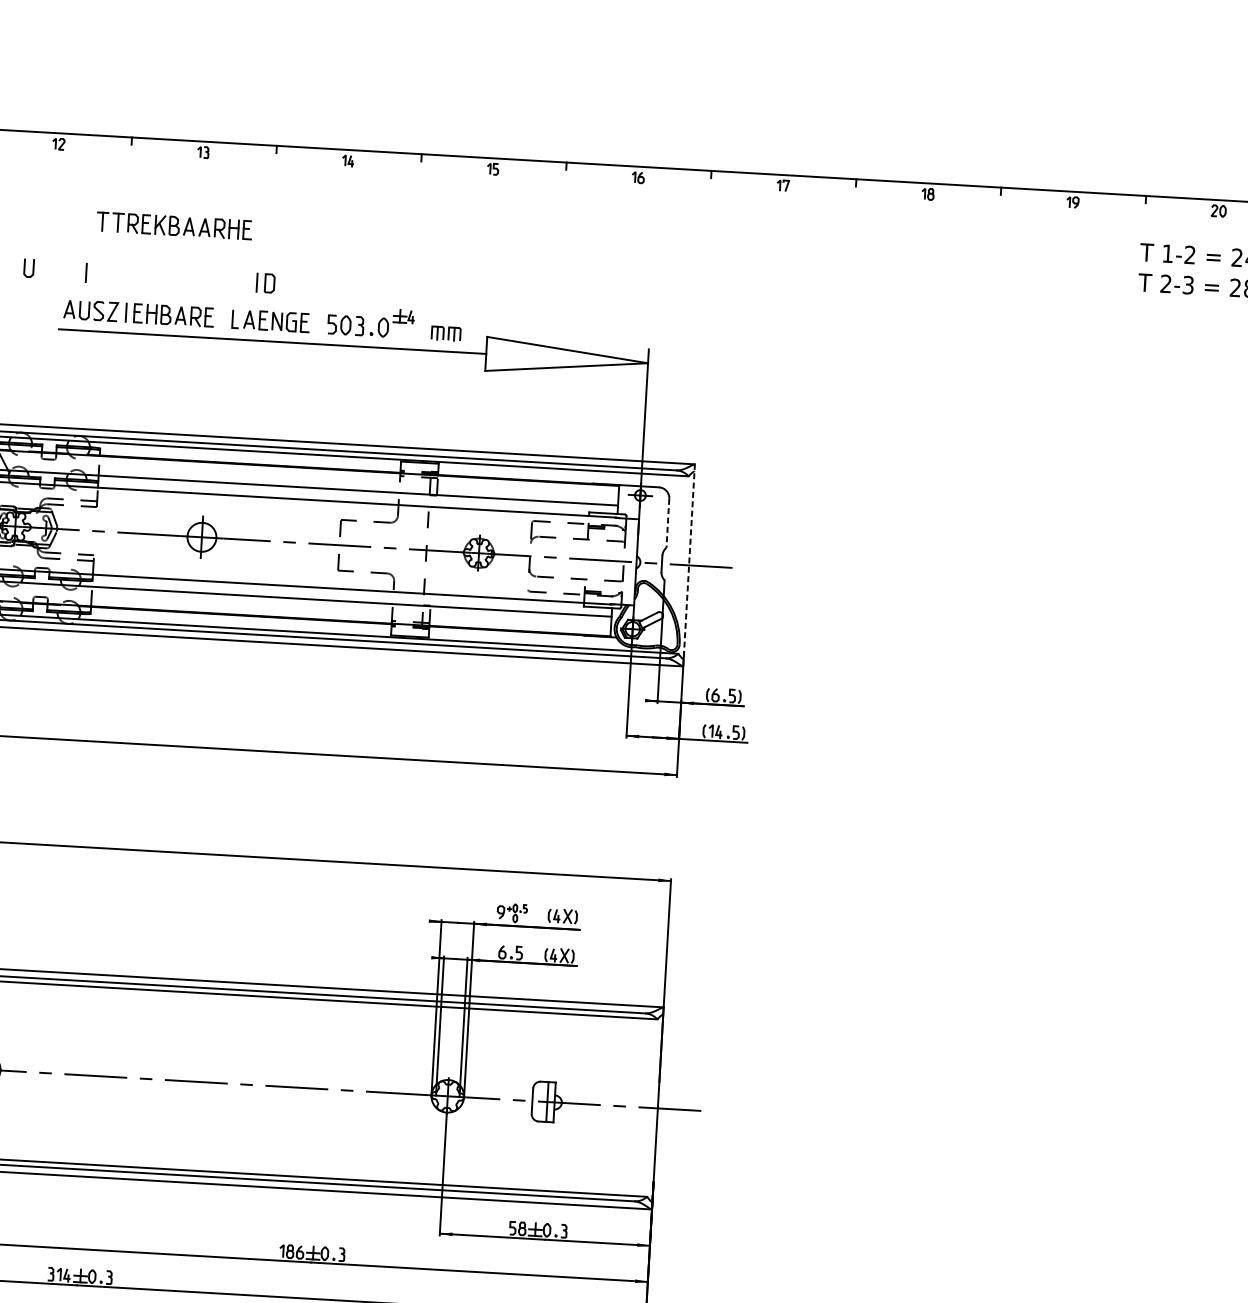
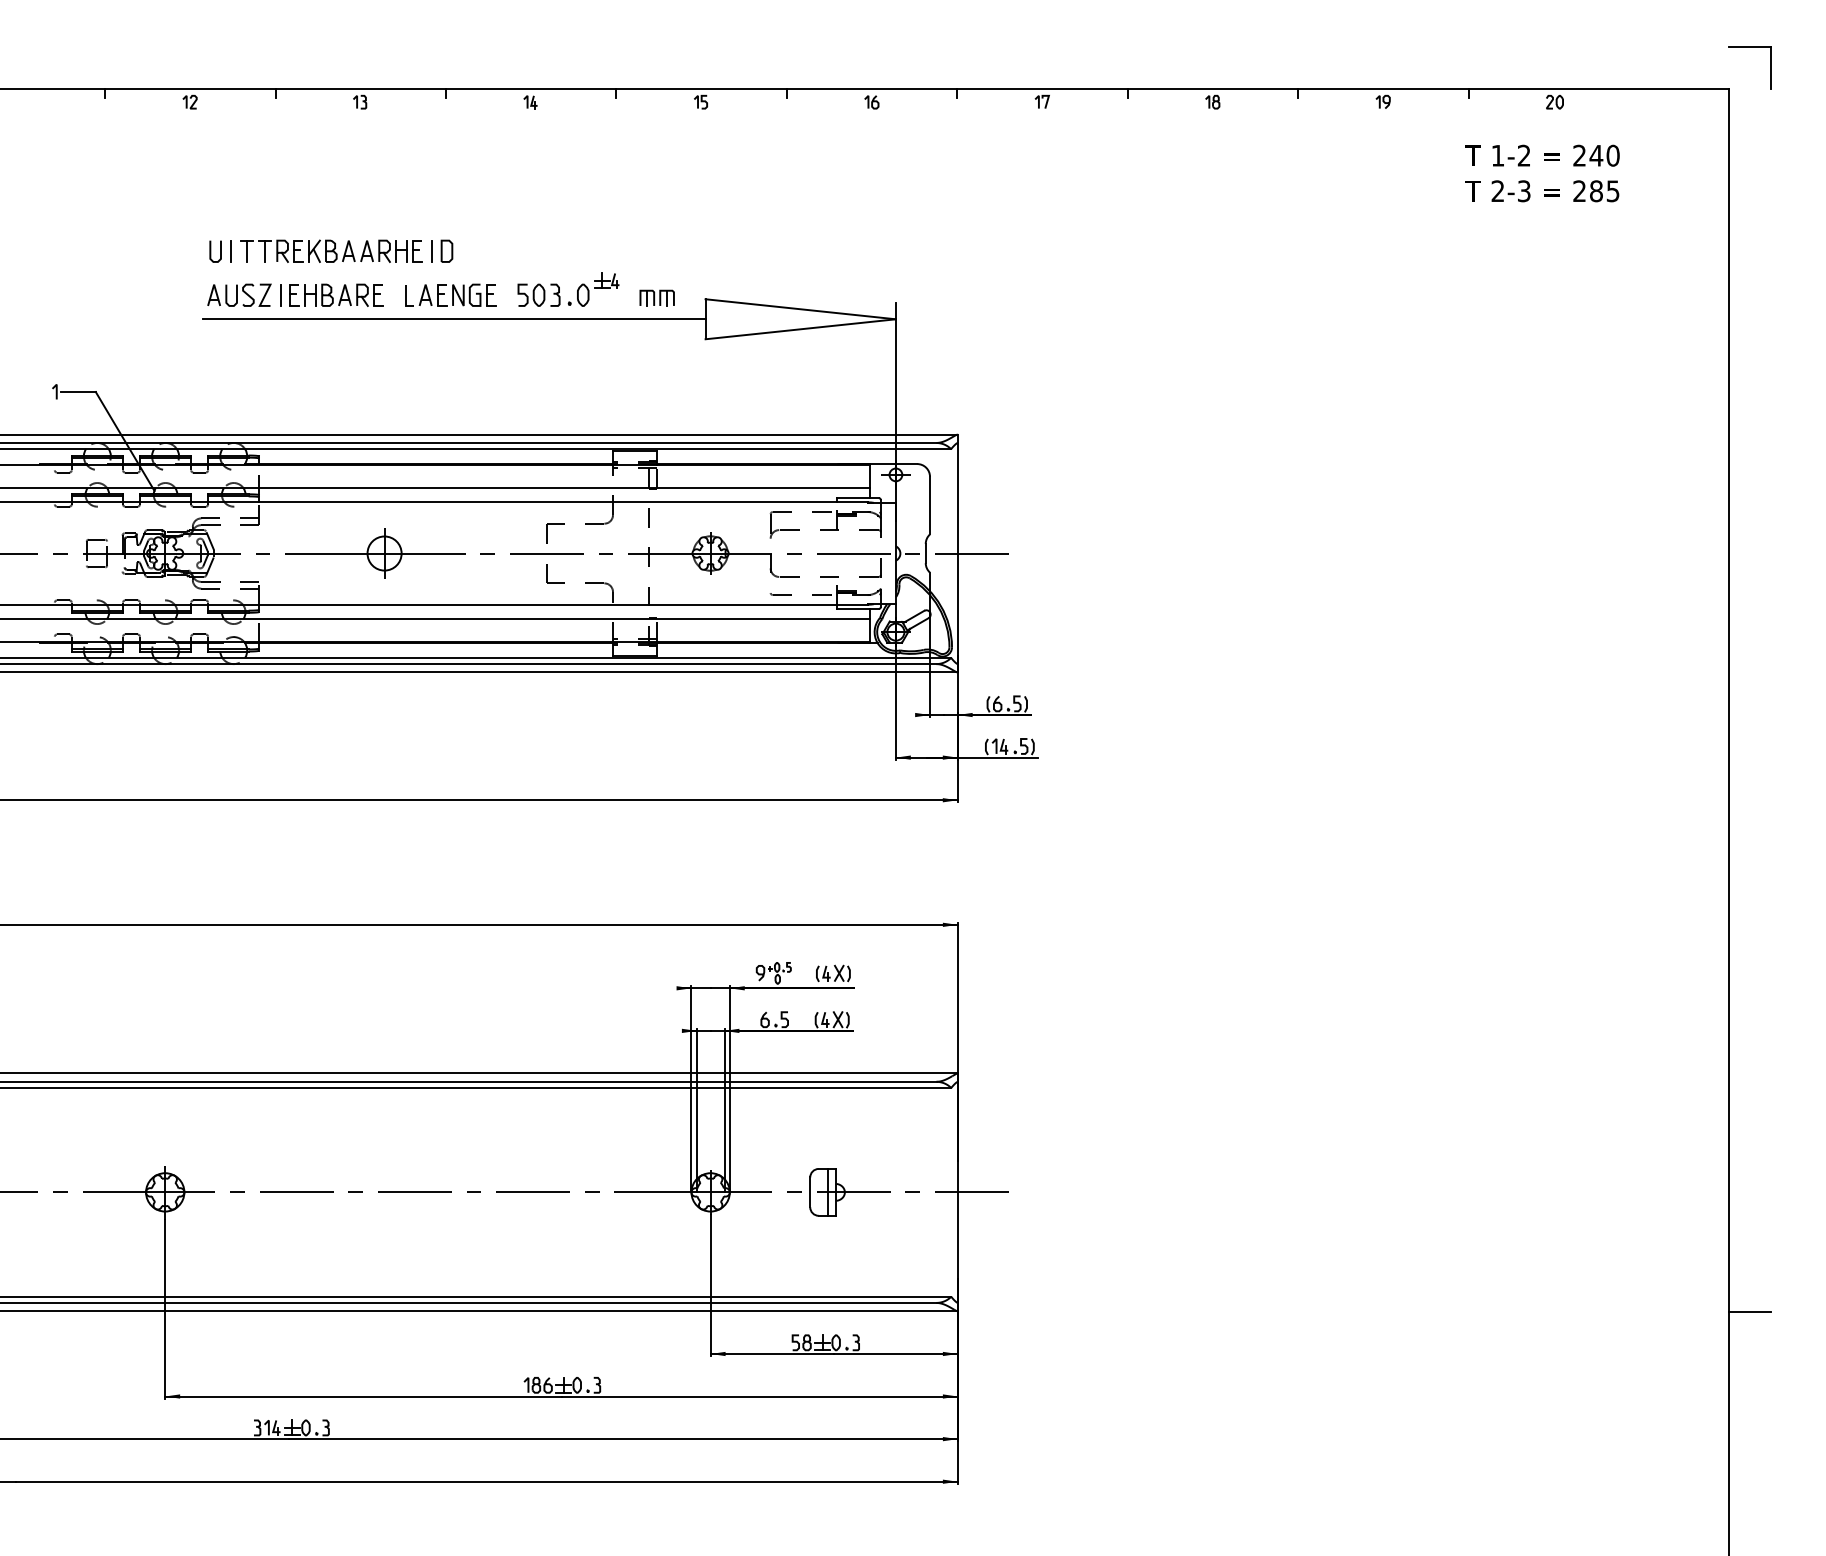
part: (174, 225) -> (331, 250), moved
curve: (25, 267) -> (211, 251), moved
line: (668, 523) -> (930, 505), dashed -> solid
line: (688, 565) -> (957, 553), dashed -> solid

